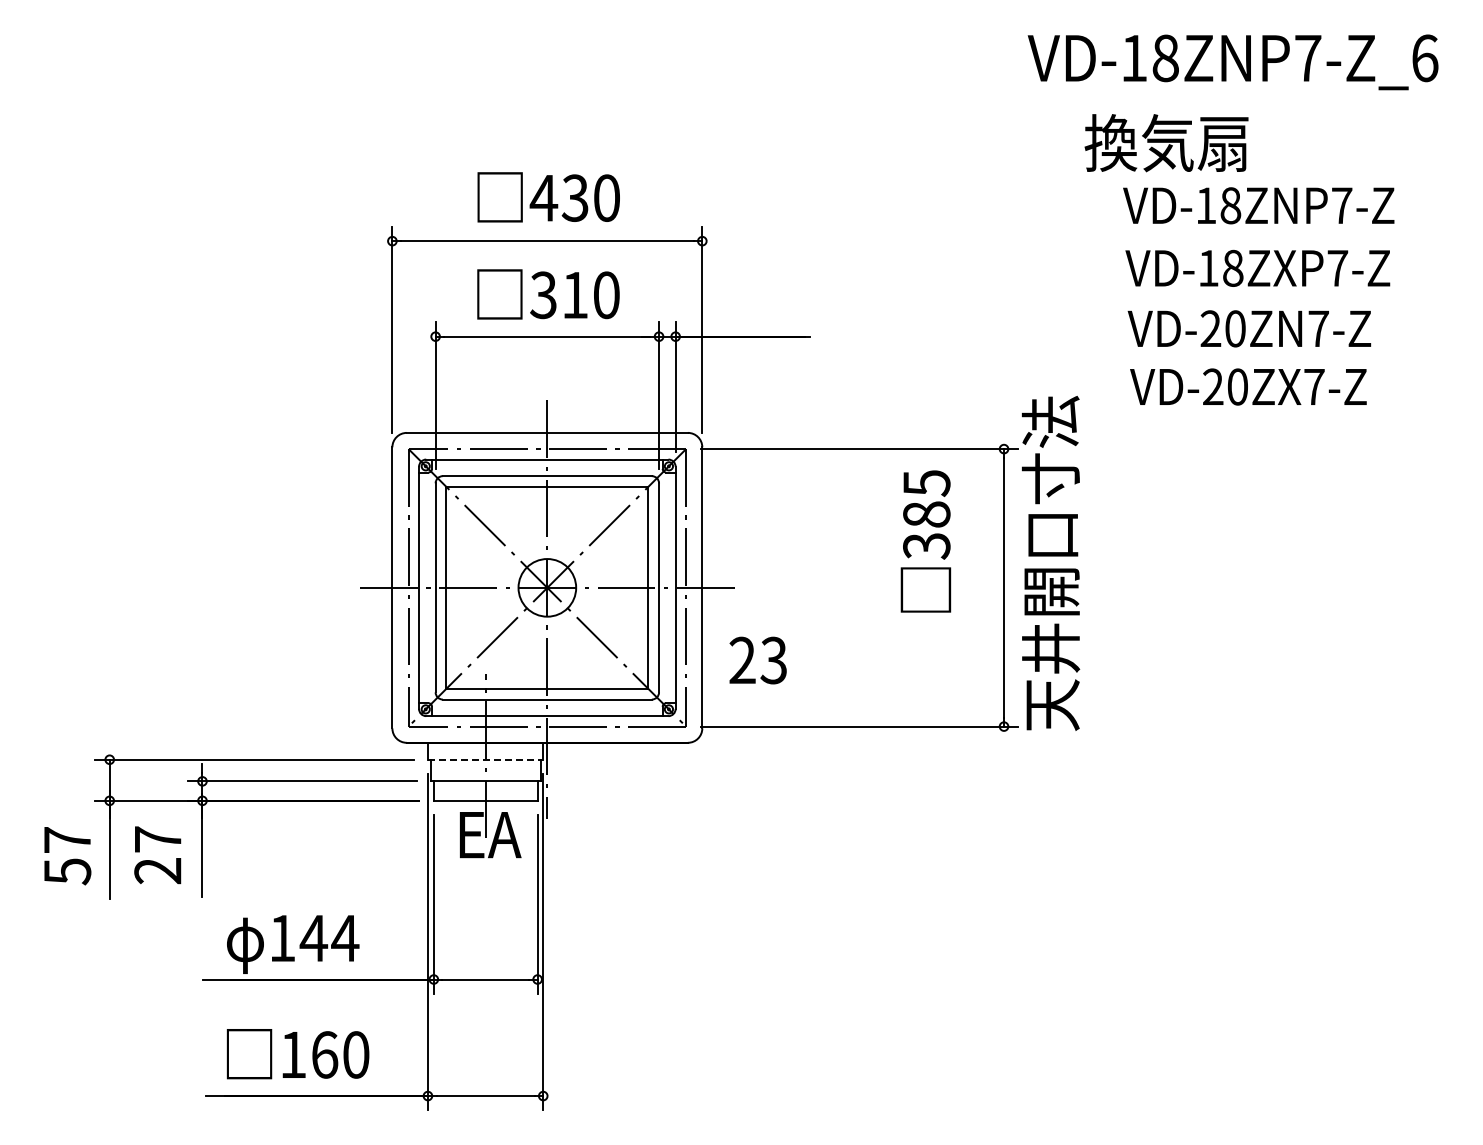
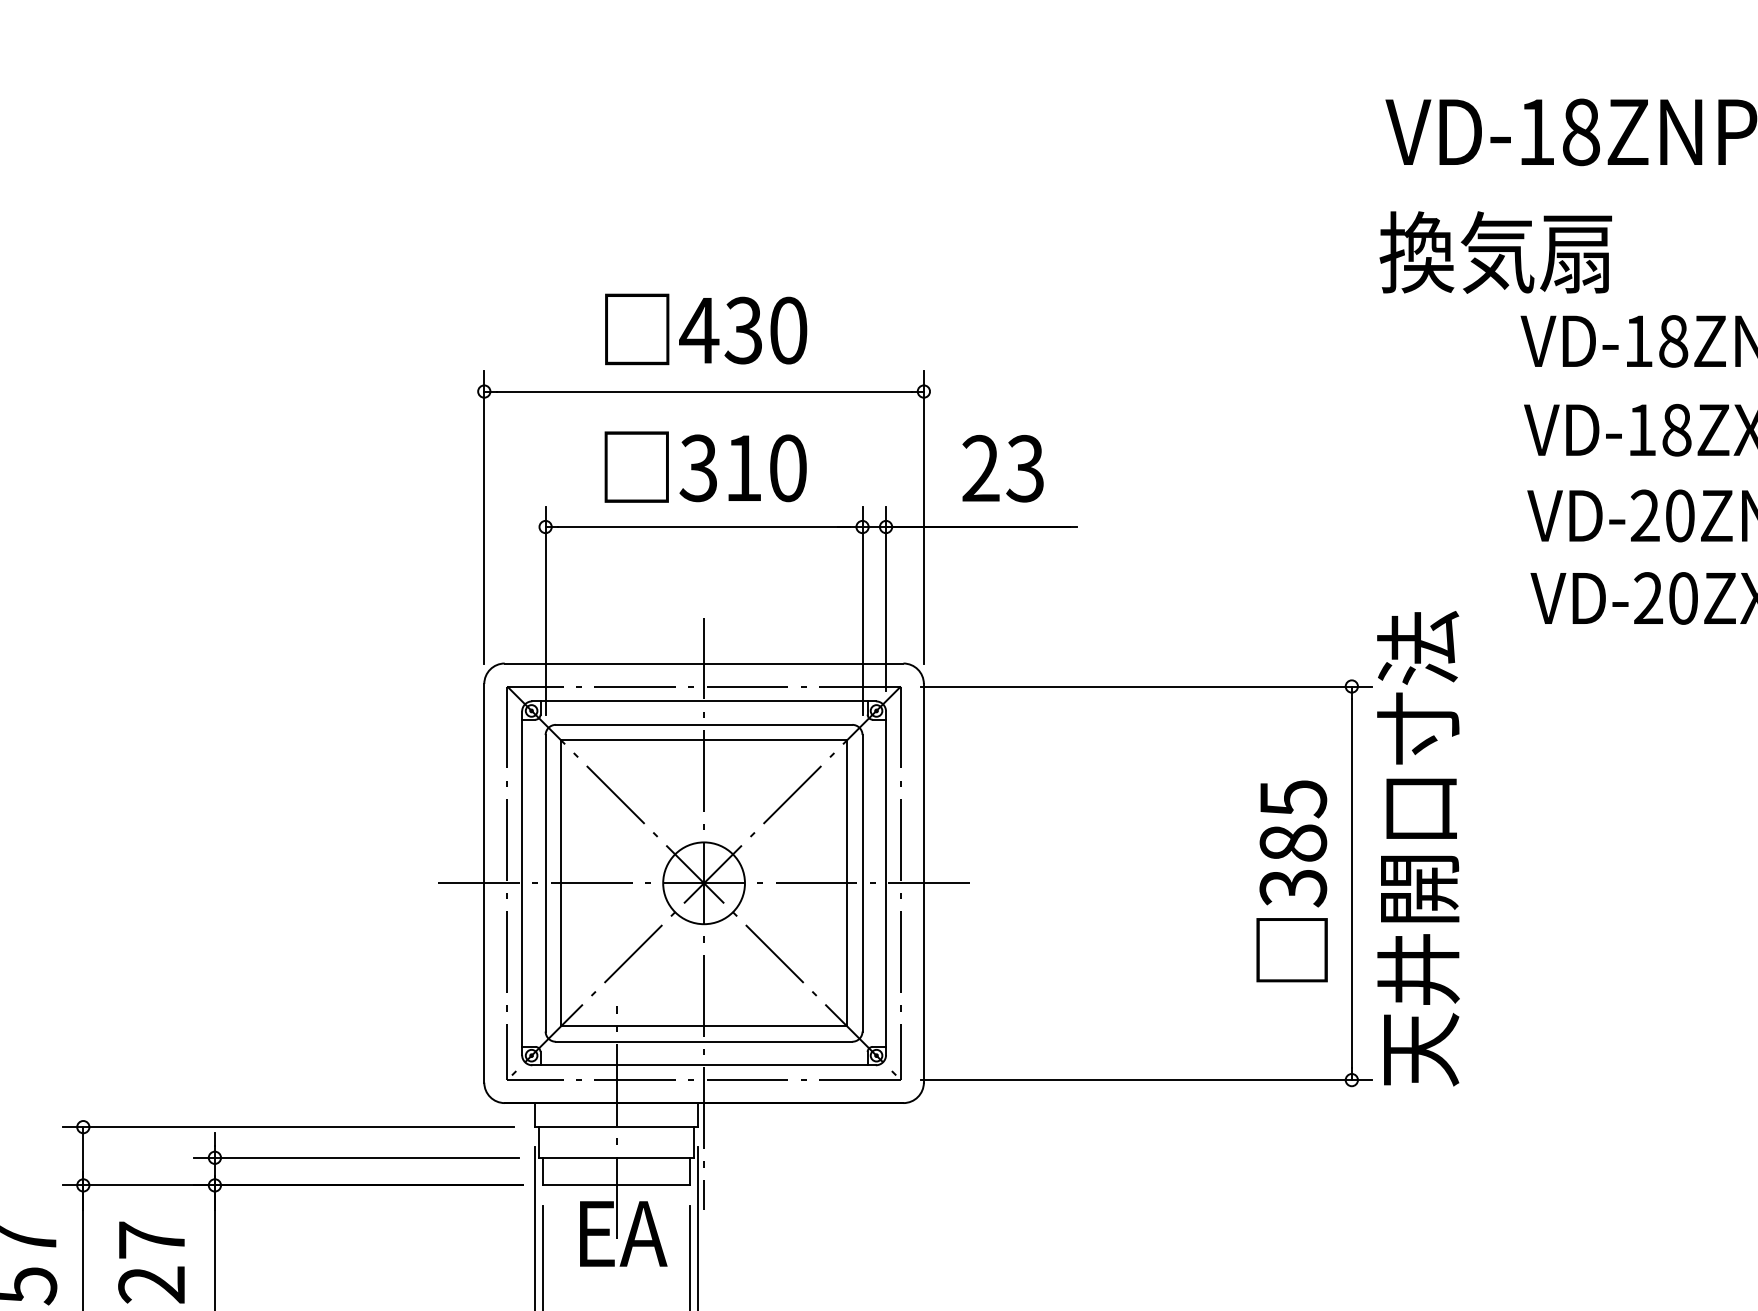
text: (1166, 143) -> (1495, 253), moved
text: (925, 541) -> (1291, 881), moved
text: (757, 660) -> (1002, 468), moved
line: (485, 759) -> (616, 1126), dashed -> solid

